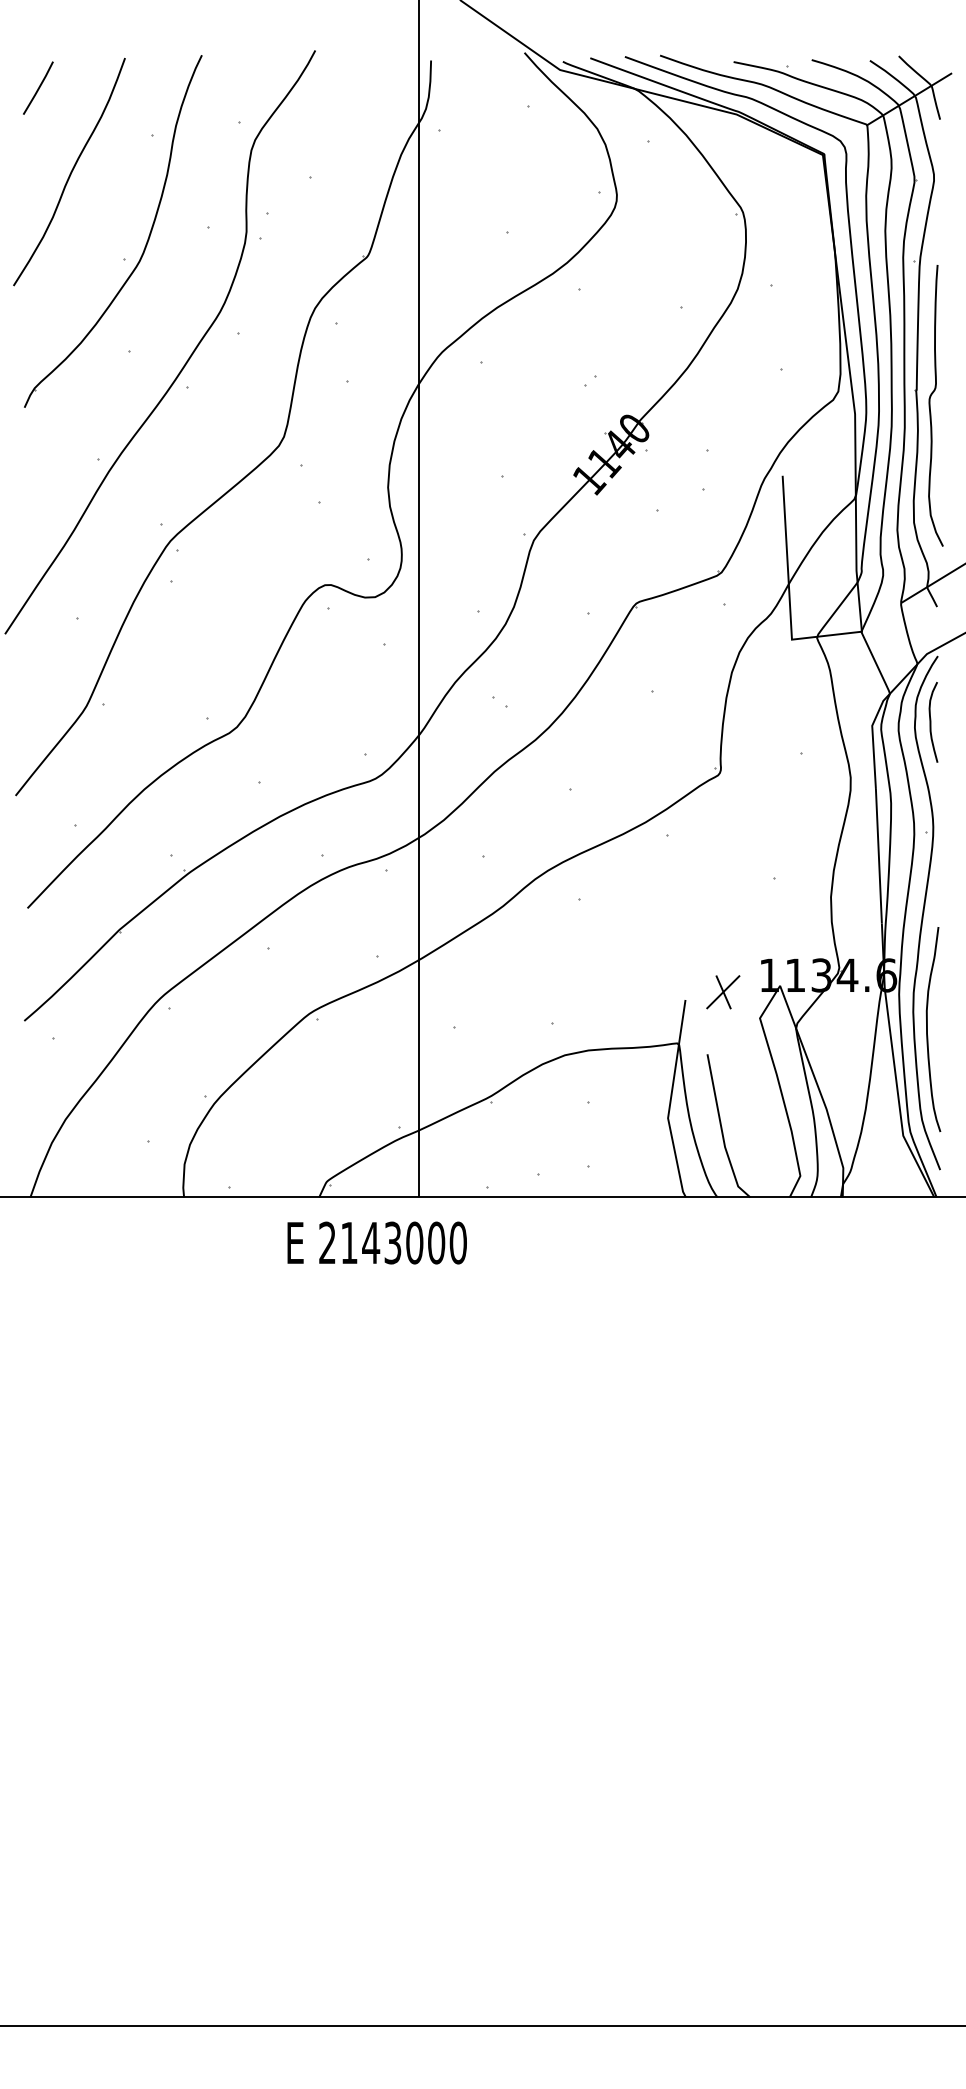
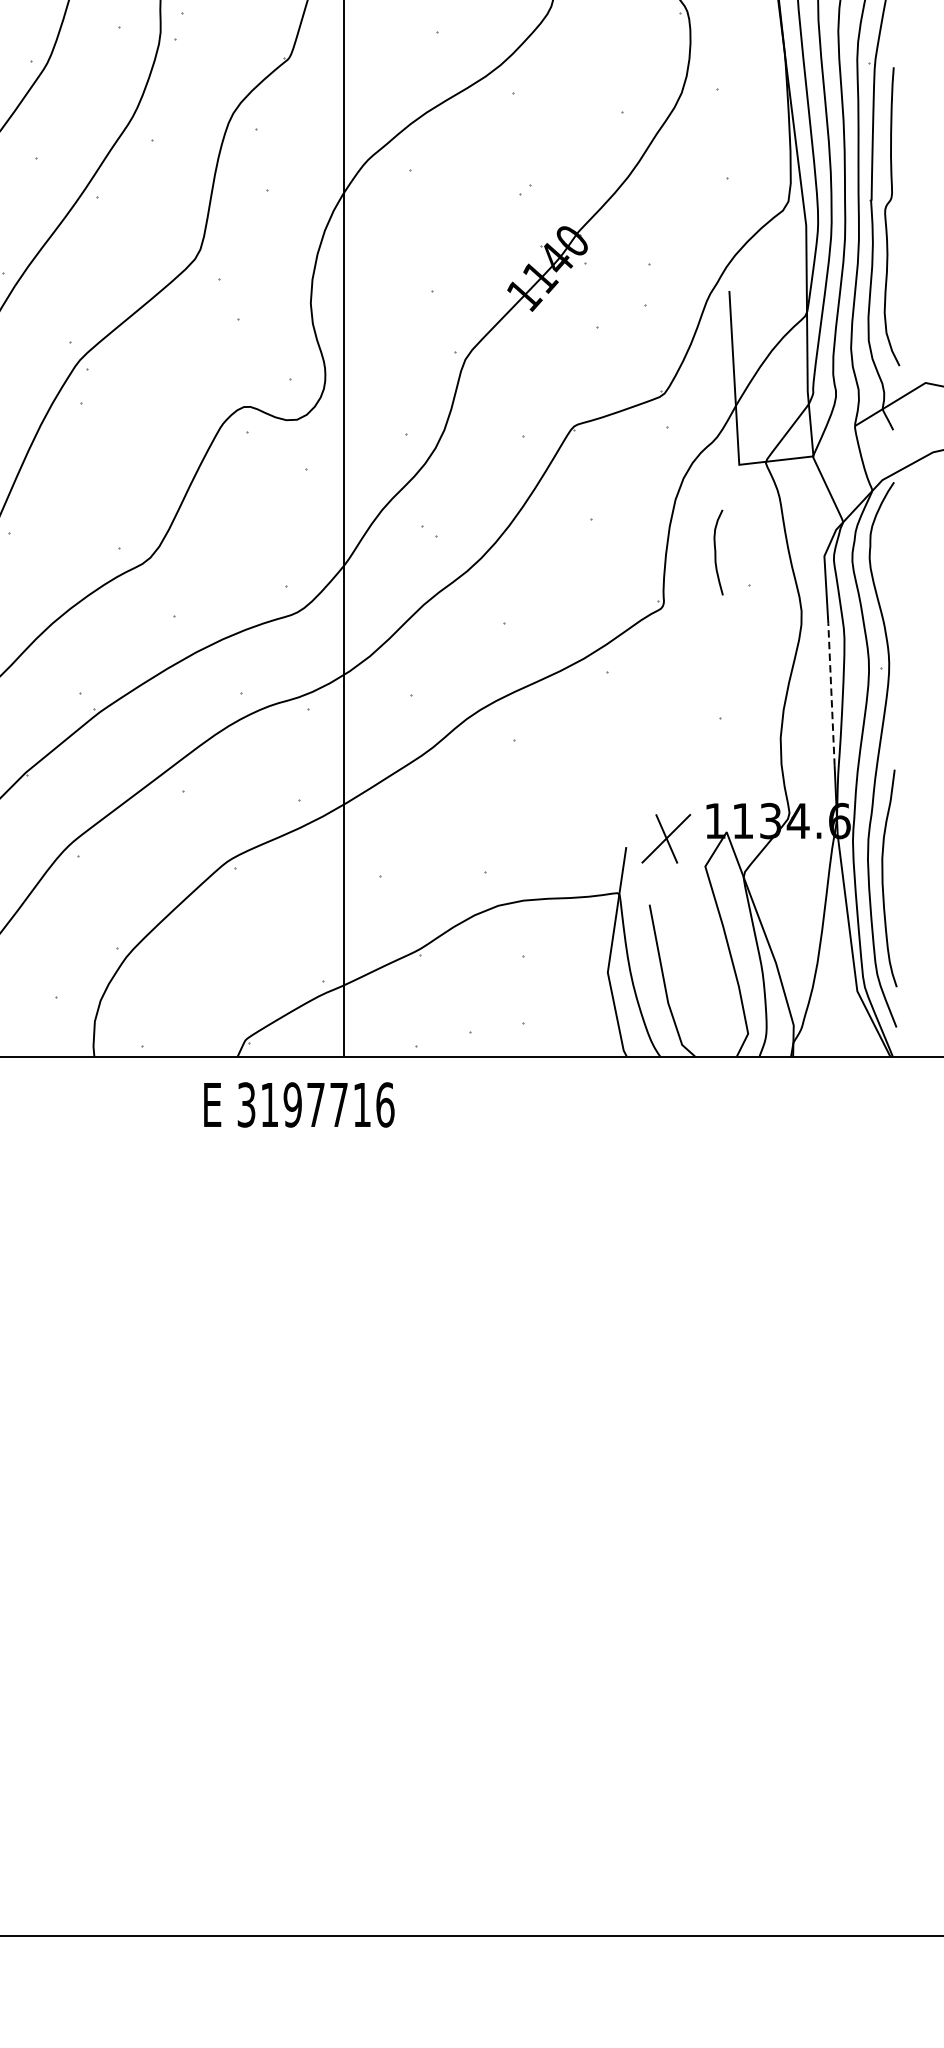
curve: (931, 722) -> (716, 552), moved
line: (878, 855) -> (831, 693), solid -> dashed
part: (723, 992) -> (666, 839), size x1.4
text: (393, 1242) -> (316, 1104), 2143000 -> 3197716

